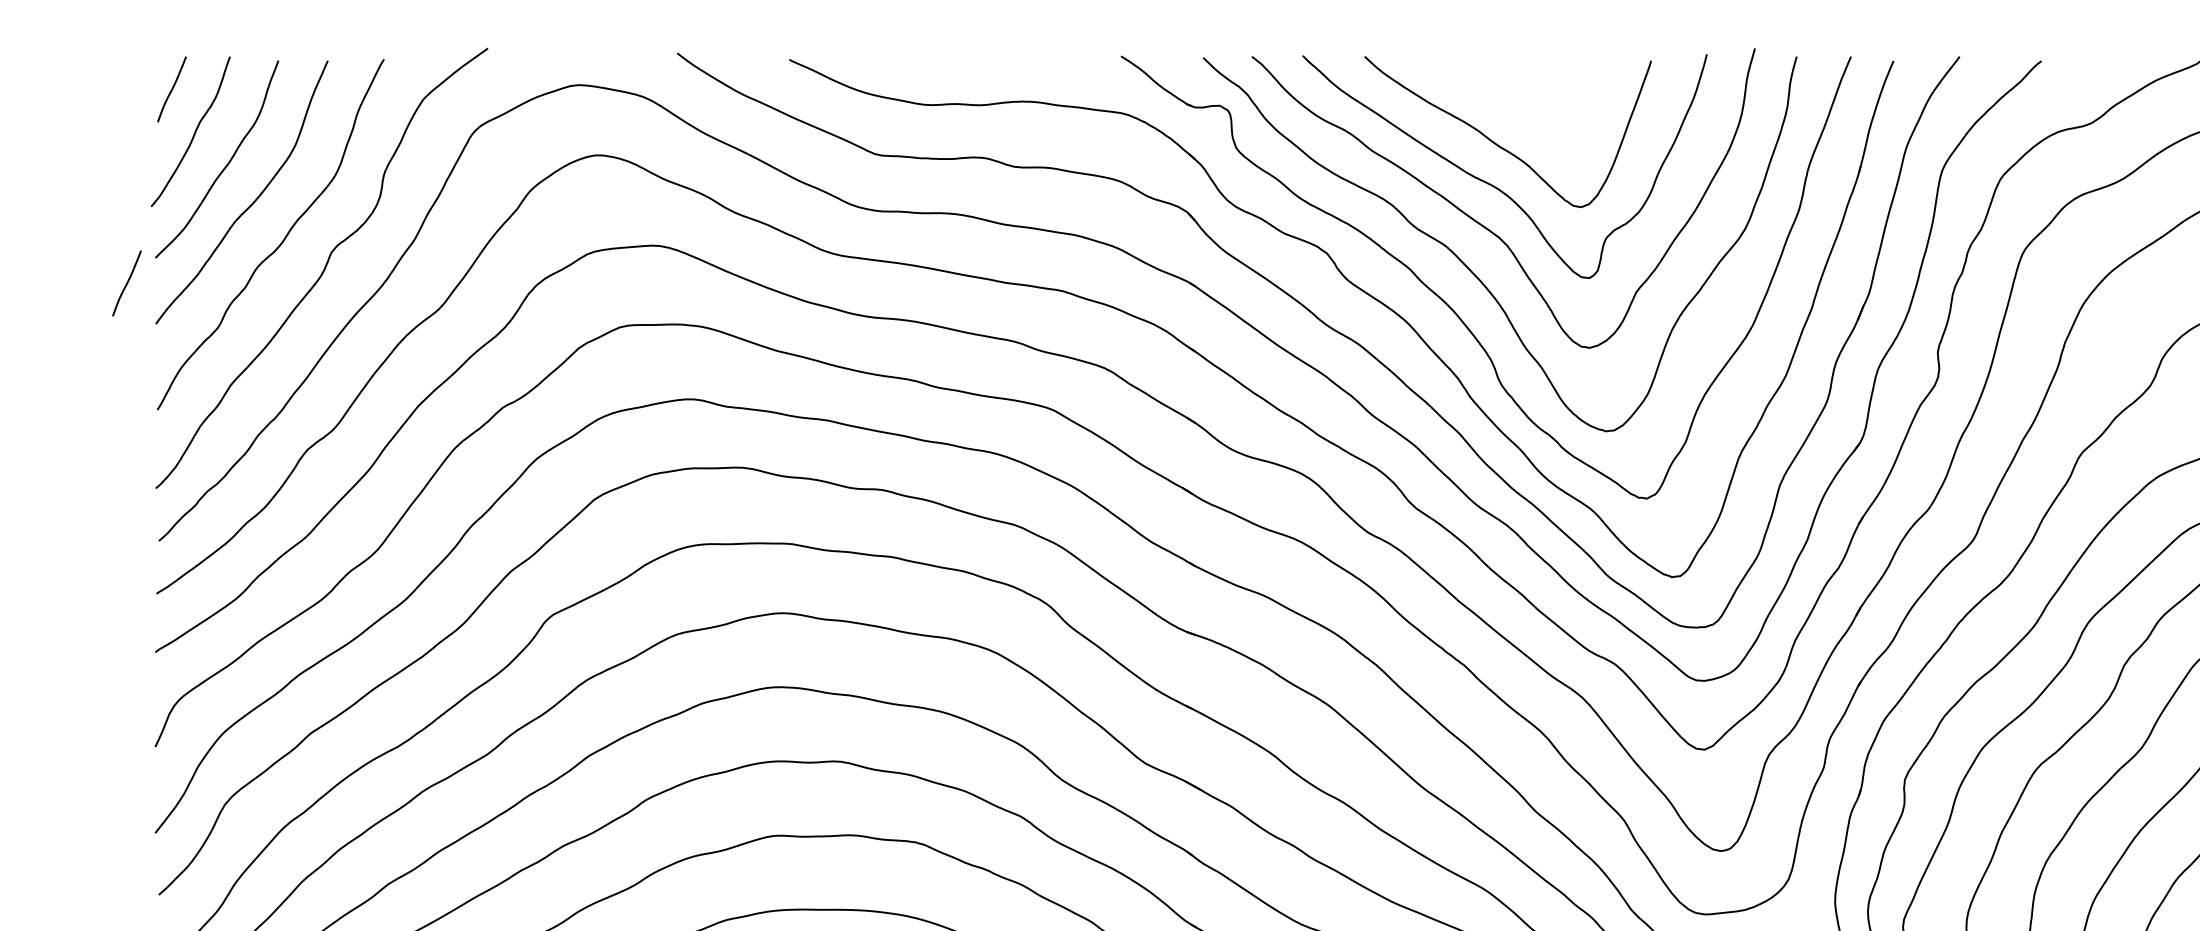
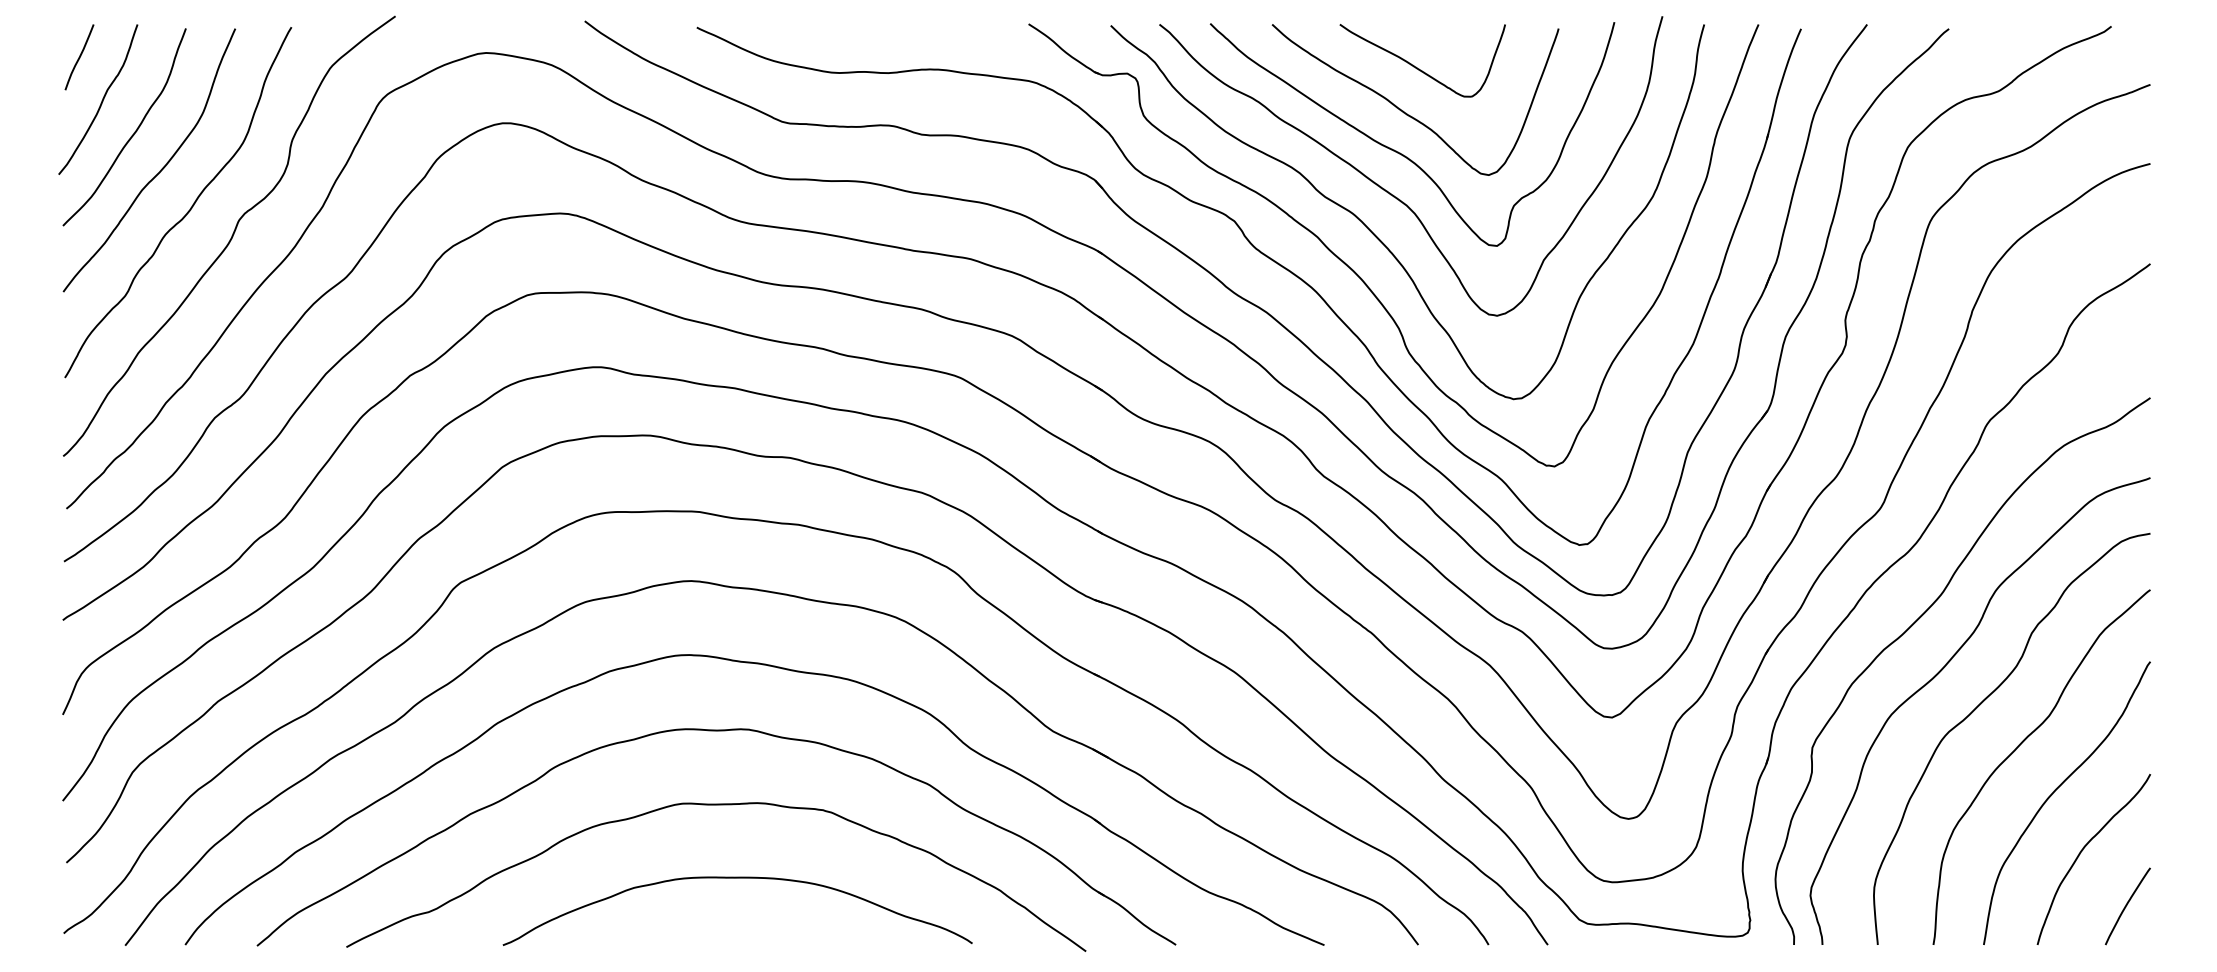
curve: (1508, 98) -> (1416, 66), added
curve: (126, 283) -> (34, 251), removed

